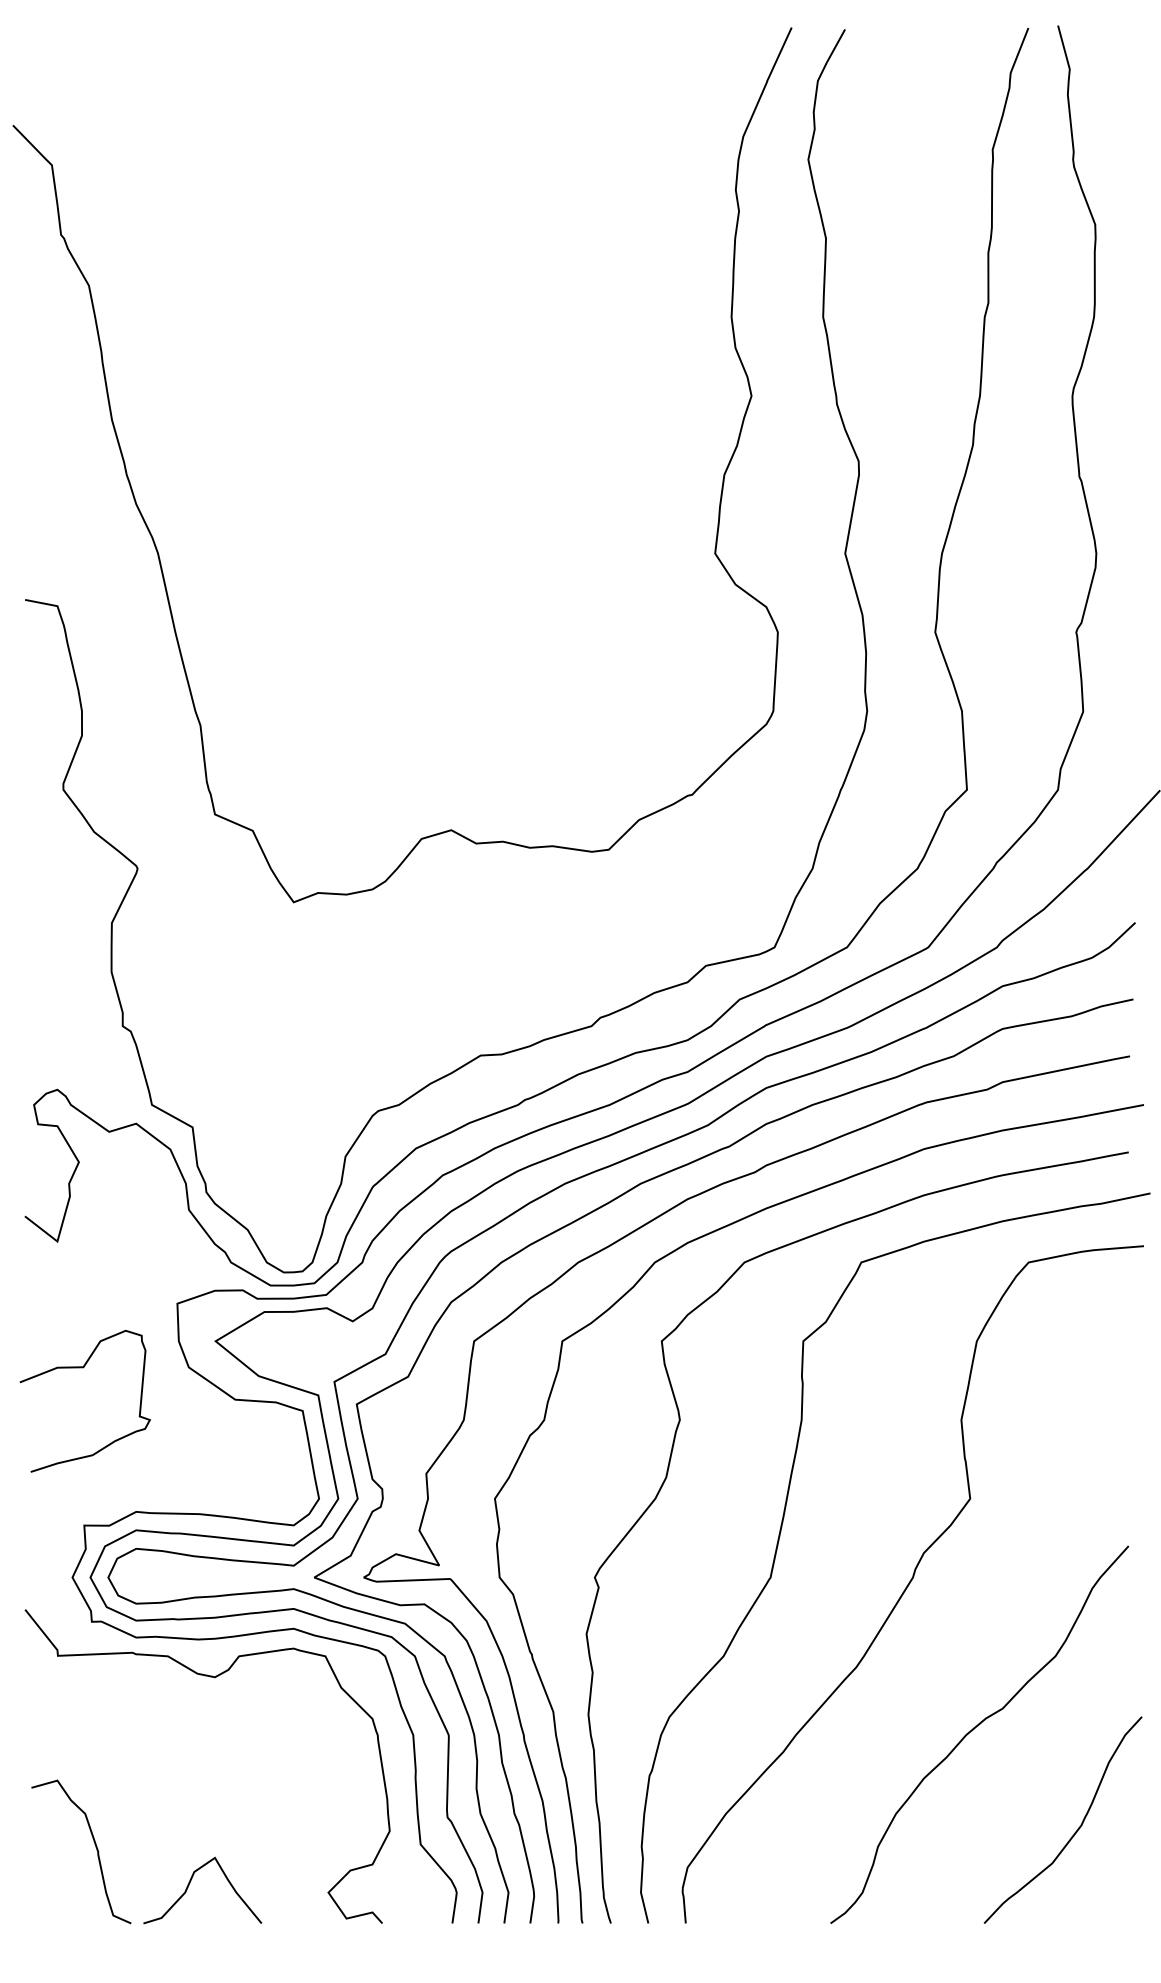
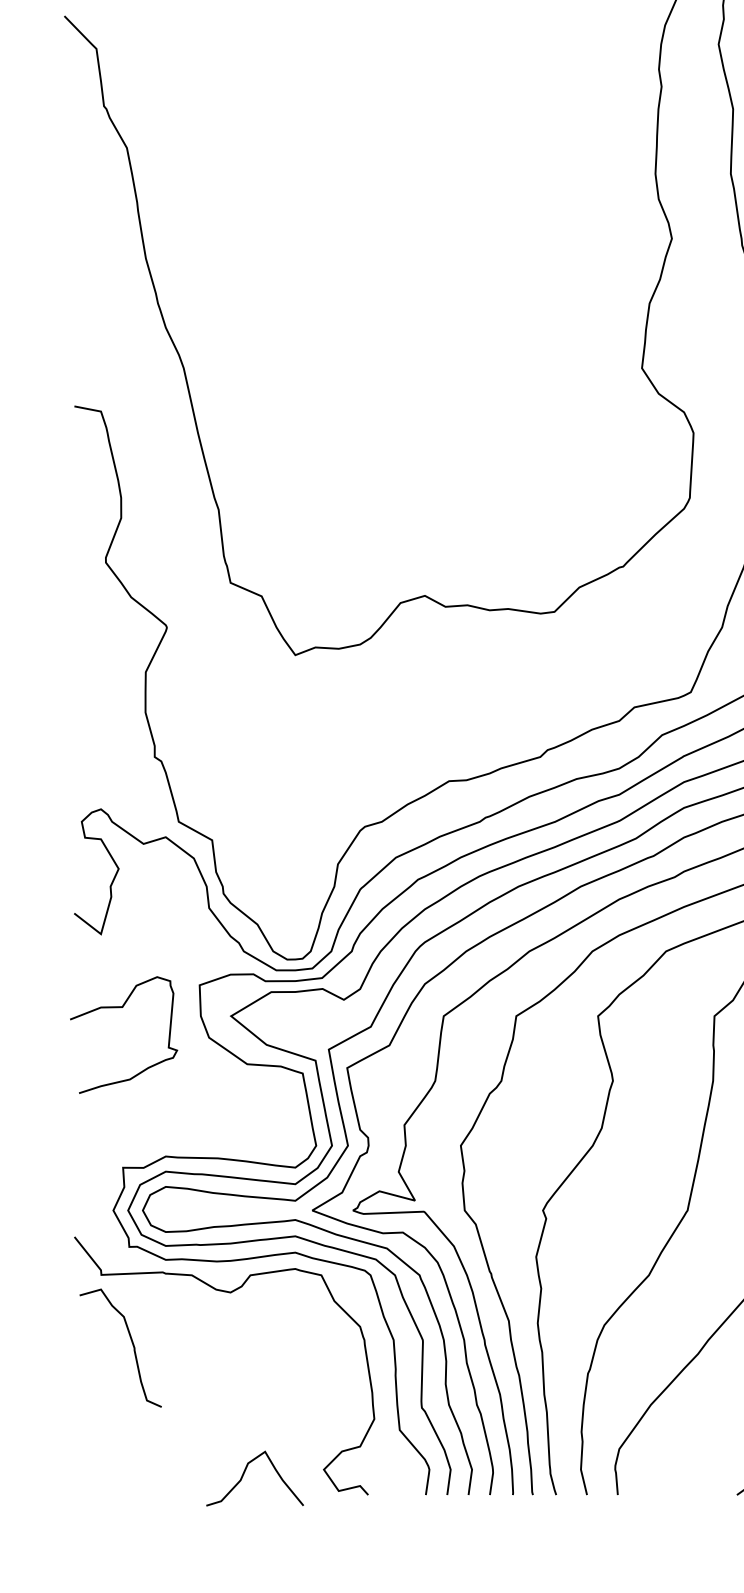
curve: (83, 1368) -> (122, 1008), moved
curve: (95, 1847) -> (132, 1344), moved
curve: (190, 1883) -> (245, 1472), moved

